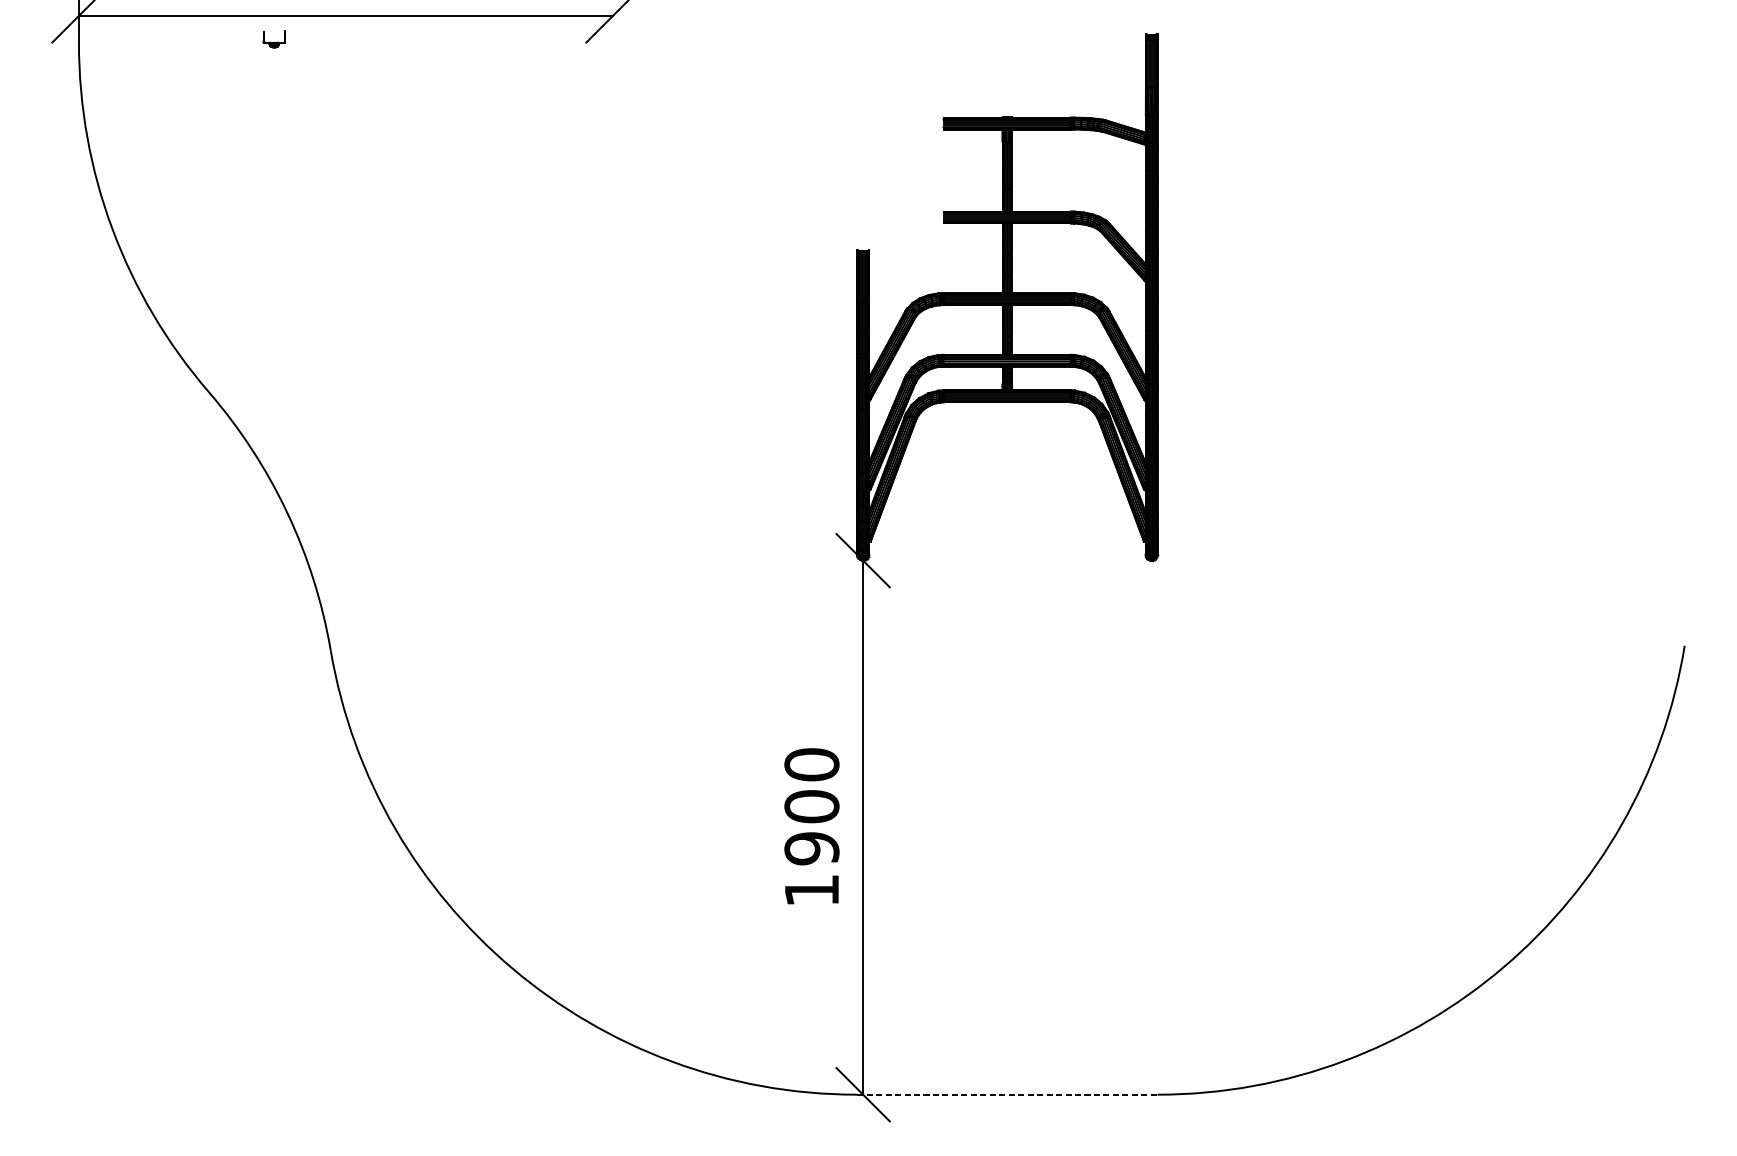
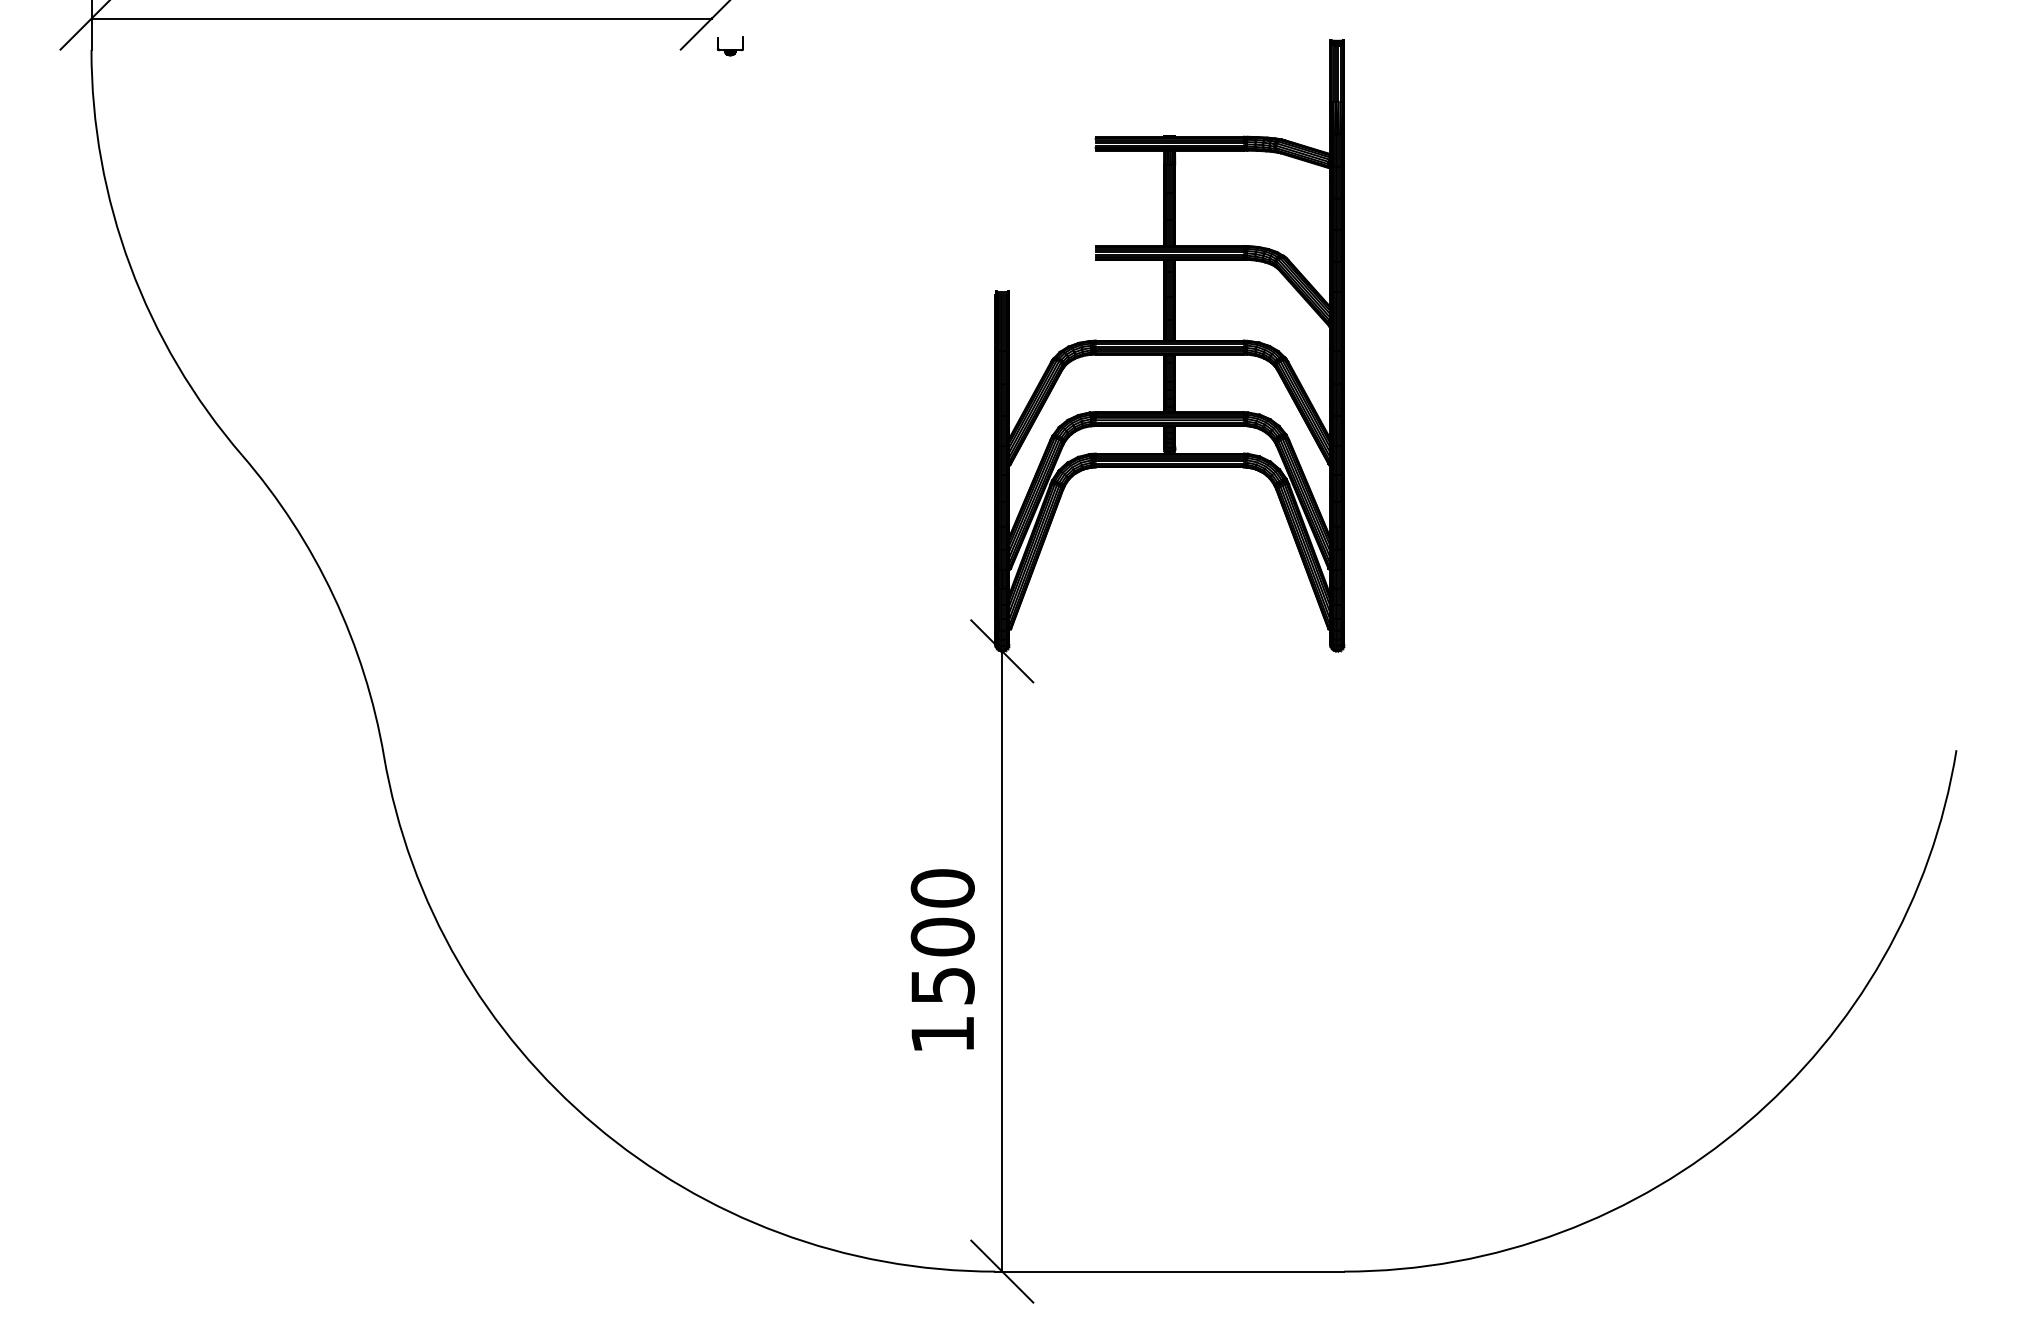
part: (273, 39) -> (729, 46), moved
text: (811, 848) -> (942, 985), 1900 -> 1500
line: (1007, 1094) -> (1170, 1271), dashed -> solid

